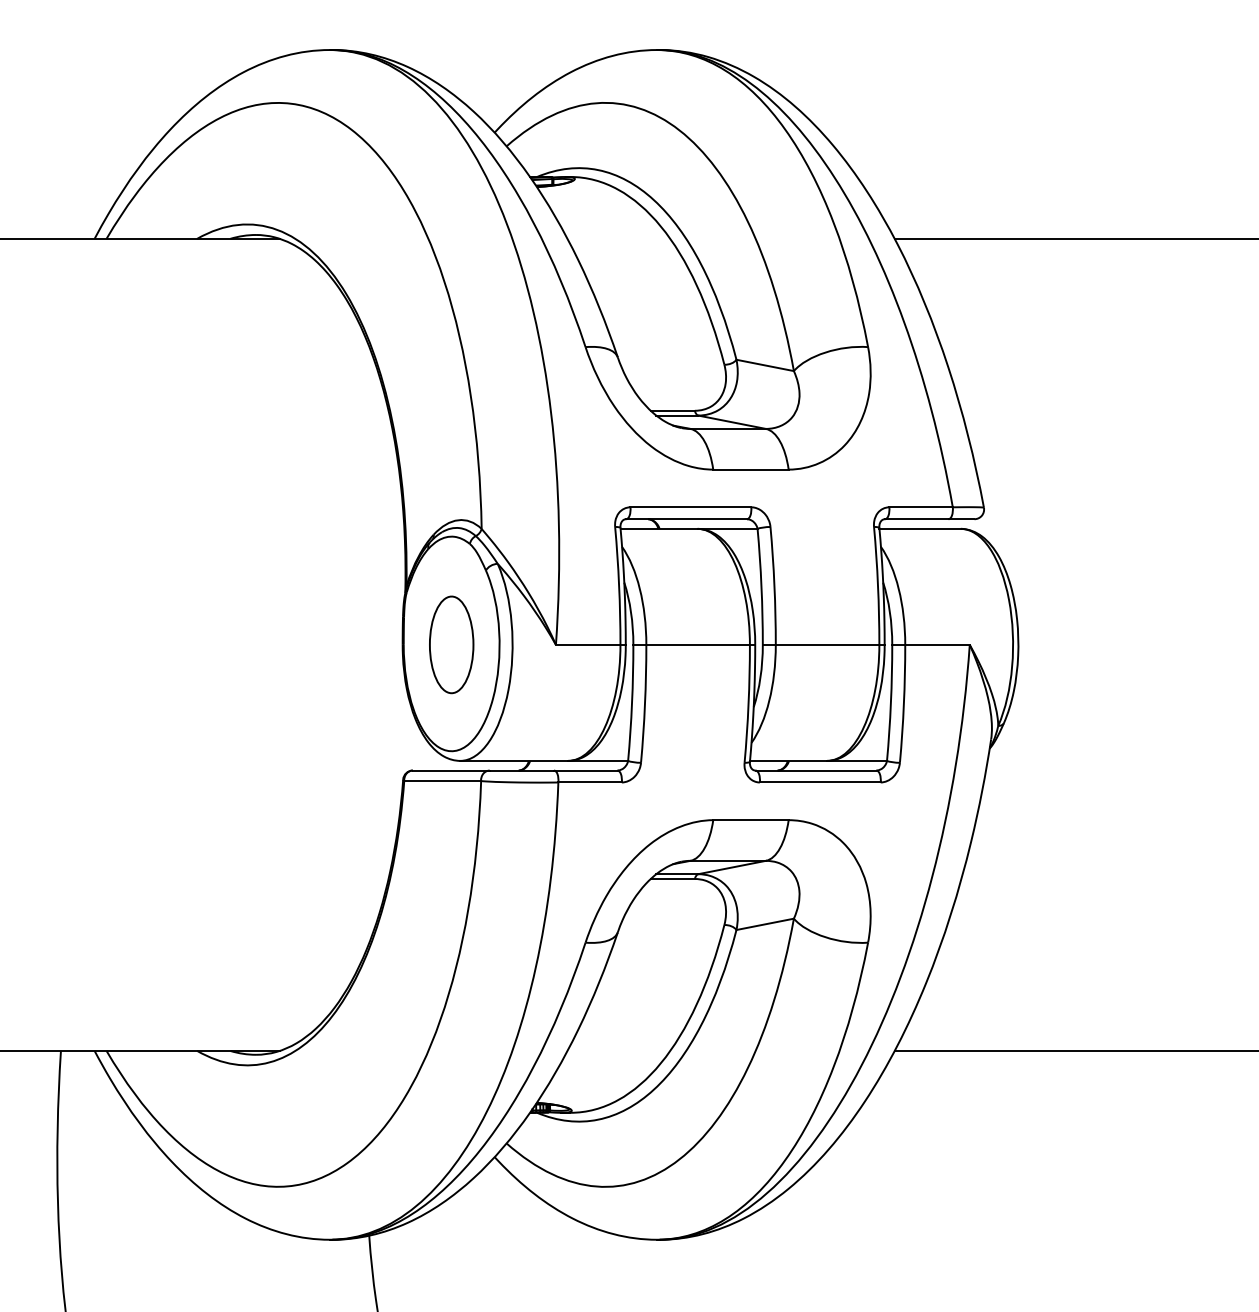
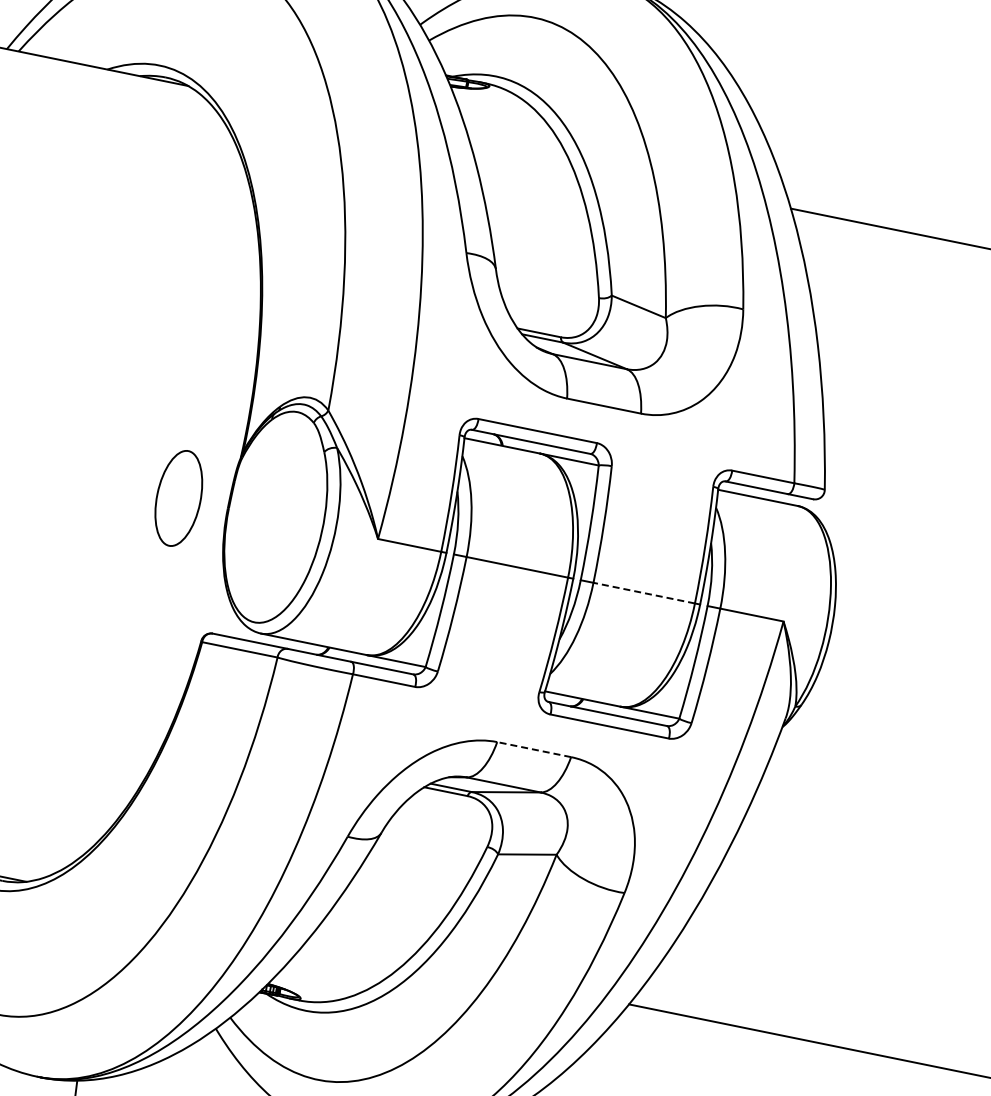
part: (451, 644) -> (178, 498), moved
line: (827, 644) -> (644, 592), solid -> dashed
line: (750, 820) -> (533, 749), solid -> dashed

